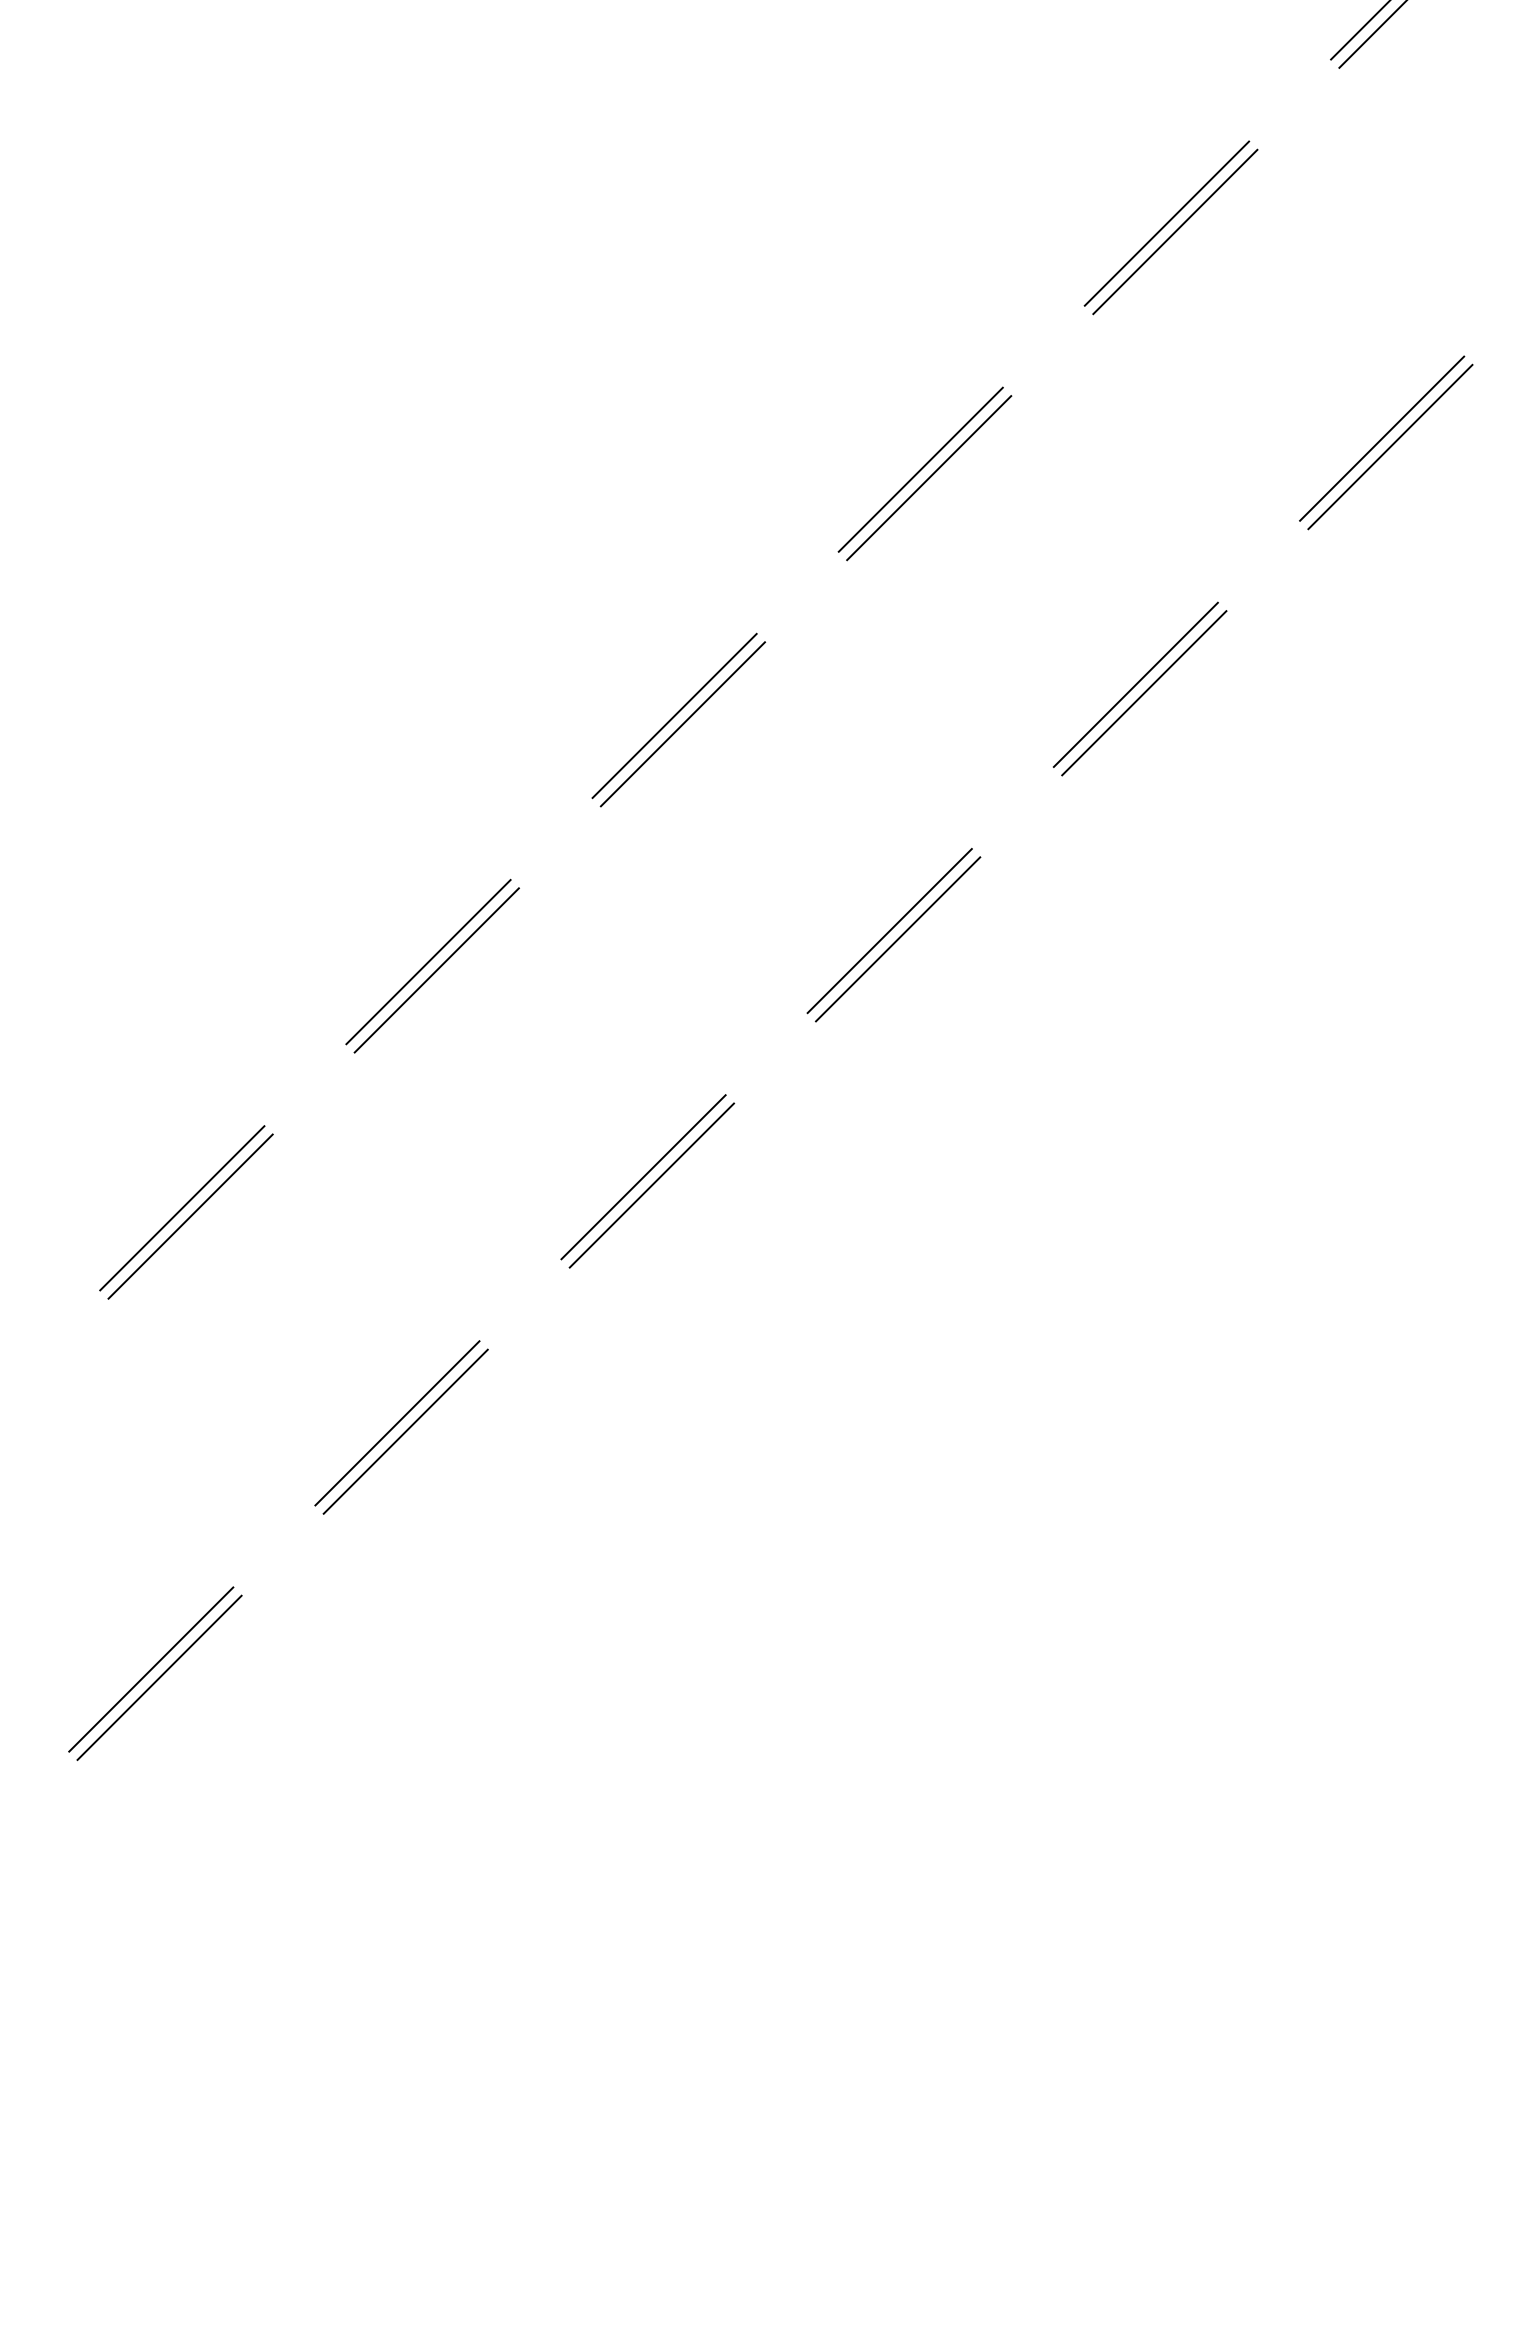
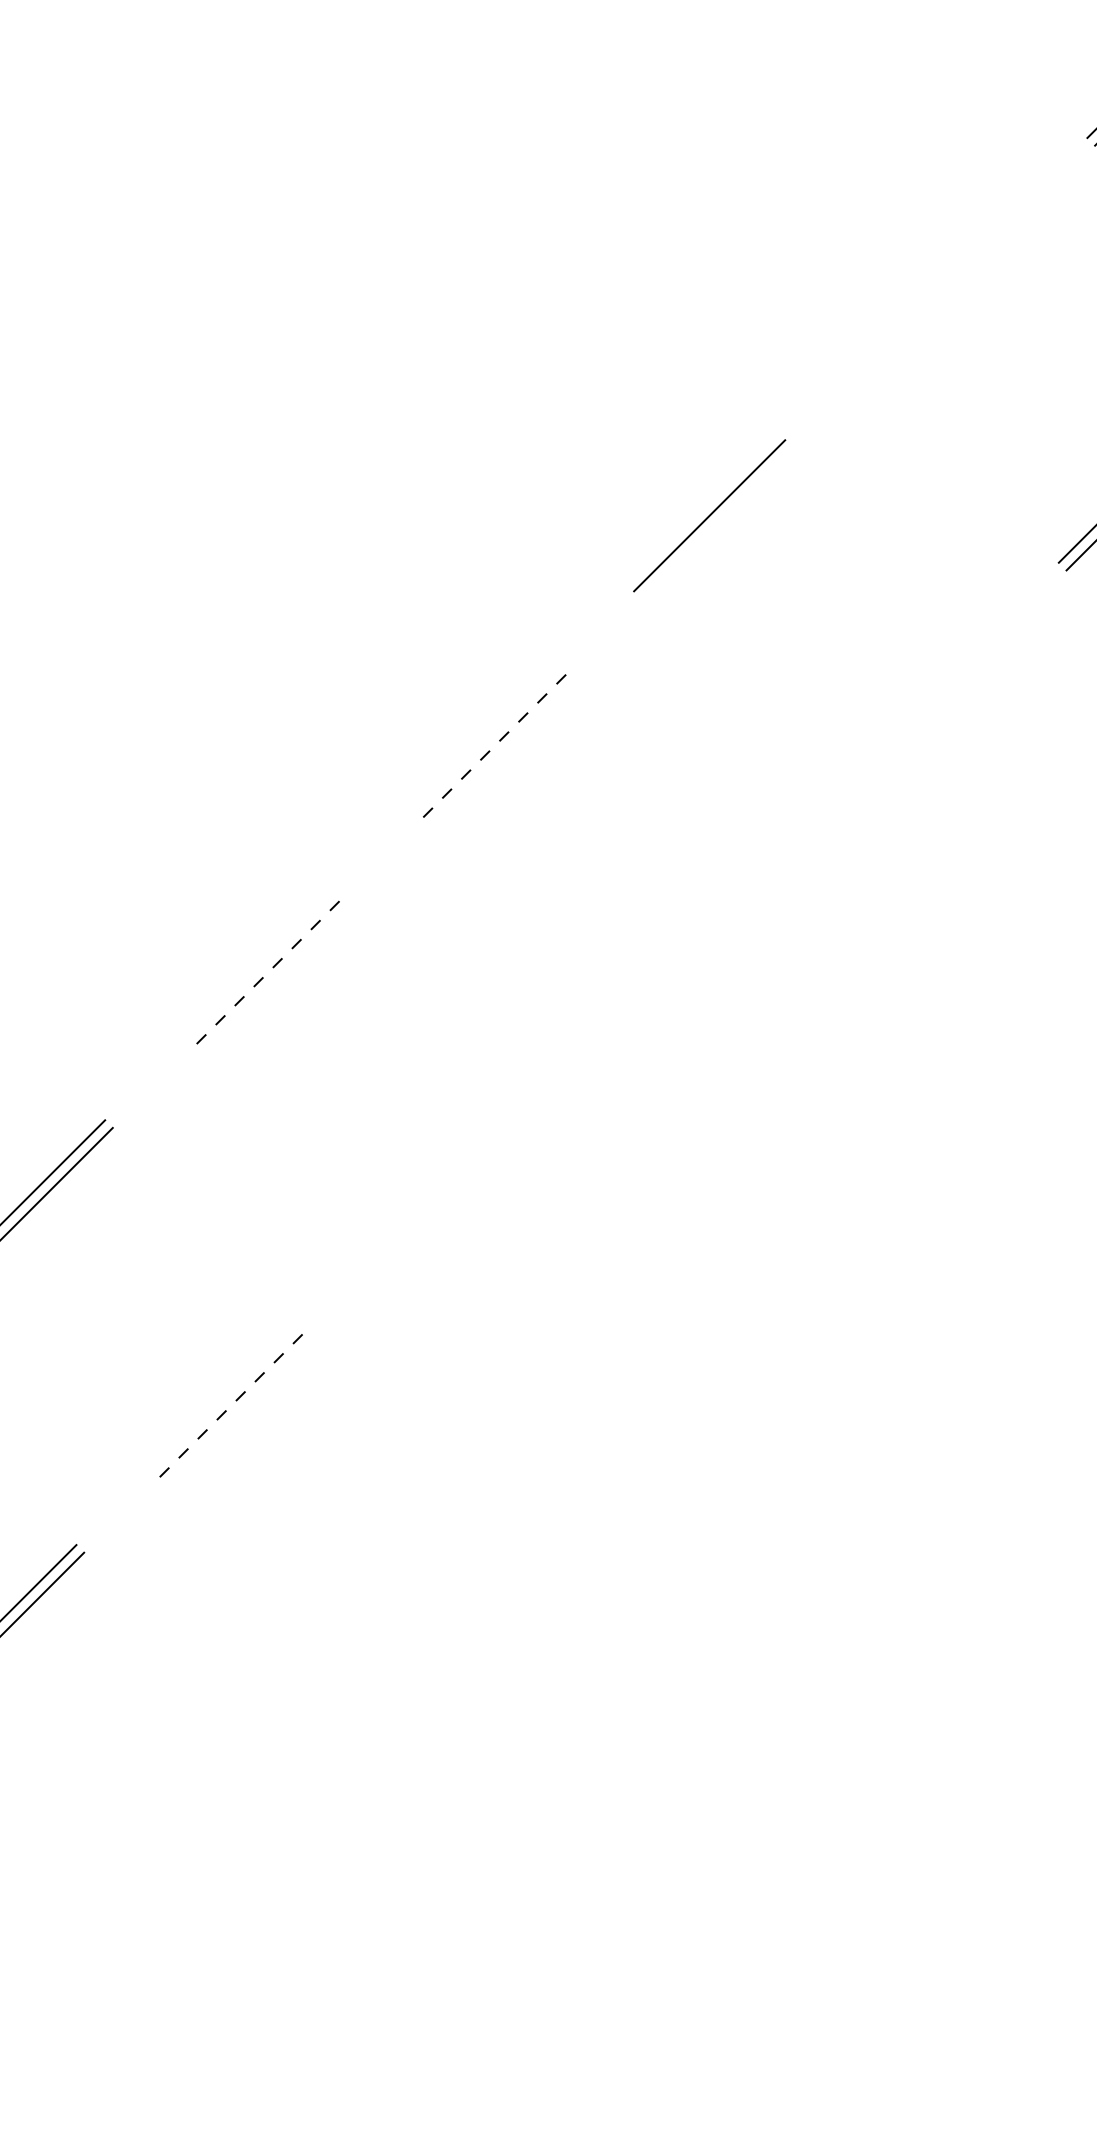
line: (1166, 223) -> (935, 288), removed
line: (1175, 231) -> (944, 296), removed
line: (929, 478) -> (717, 523), removed
line: (1135, 684) -> (907, 713), removed
line: (1144, 693) -> (915, 721), removed
line: (674, 715) -> (482, 742), removed
line: (682, 724) -> (490, 750), solid -> dashed
line: (889, 931) -> (680, 940), removed
line: (898, 939) -> (689, 948), removed
line: (428, 962) -> (256, 969), removed
line: (436, 970) -> (263, 976), solid -> dashed
line: (643, 1177) -> (454, 1167), removed
line: (651, 1185) -> (461, 1174), removed
line: (397, 1423) -> (227, 1394), removed
line: (405, 1431) -> (235, 1401), solid -> dashed

